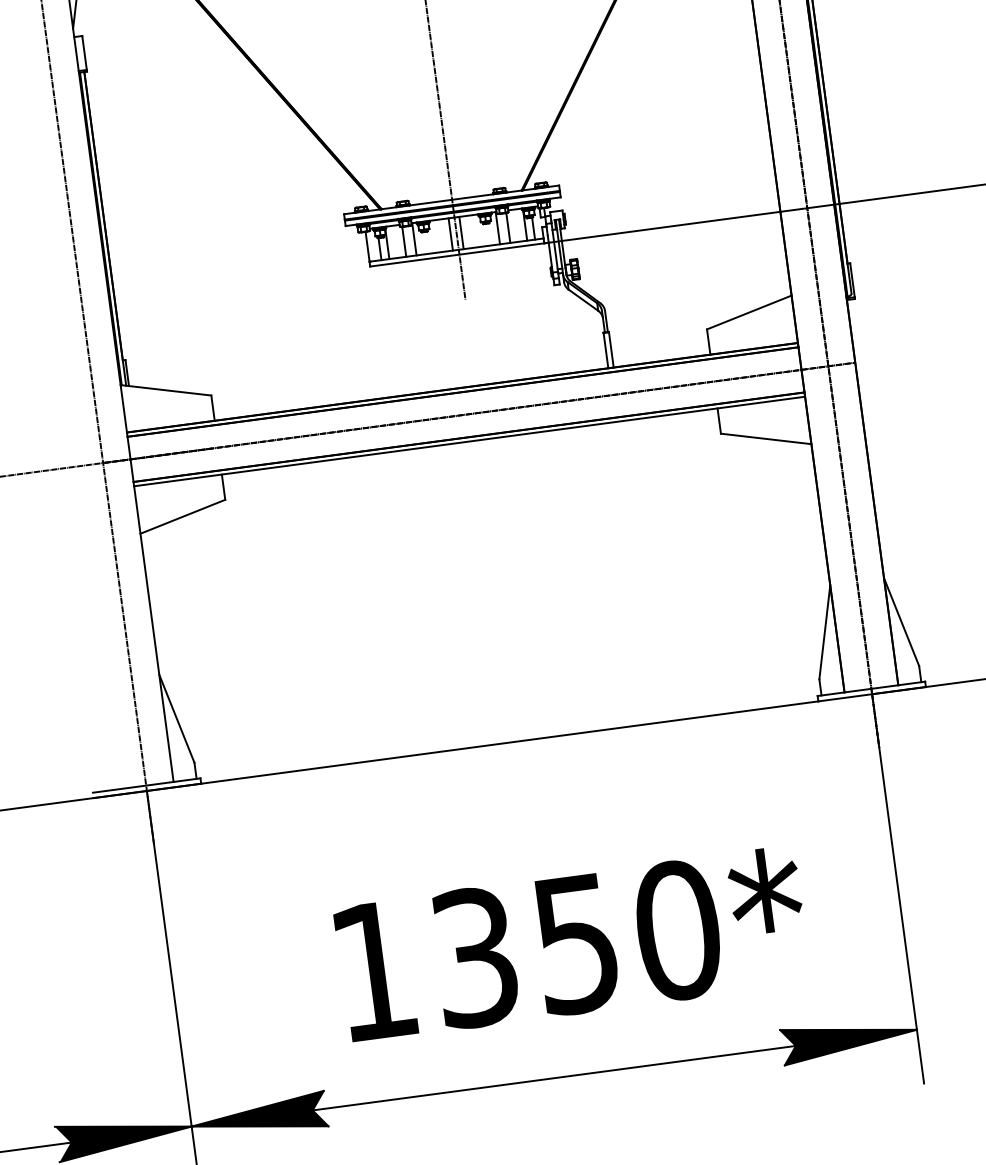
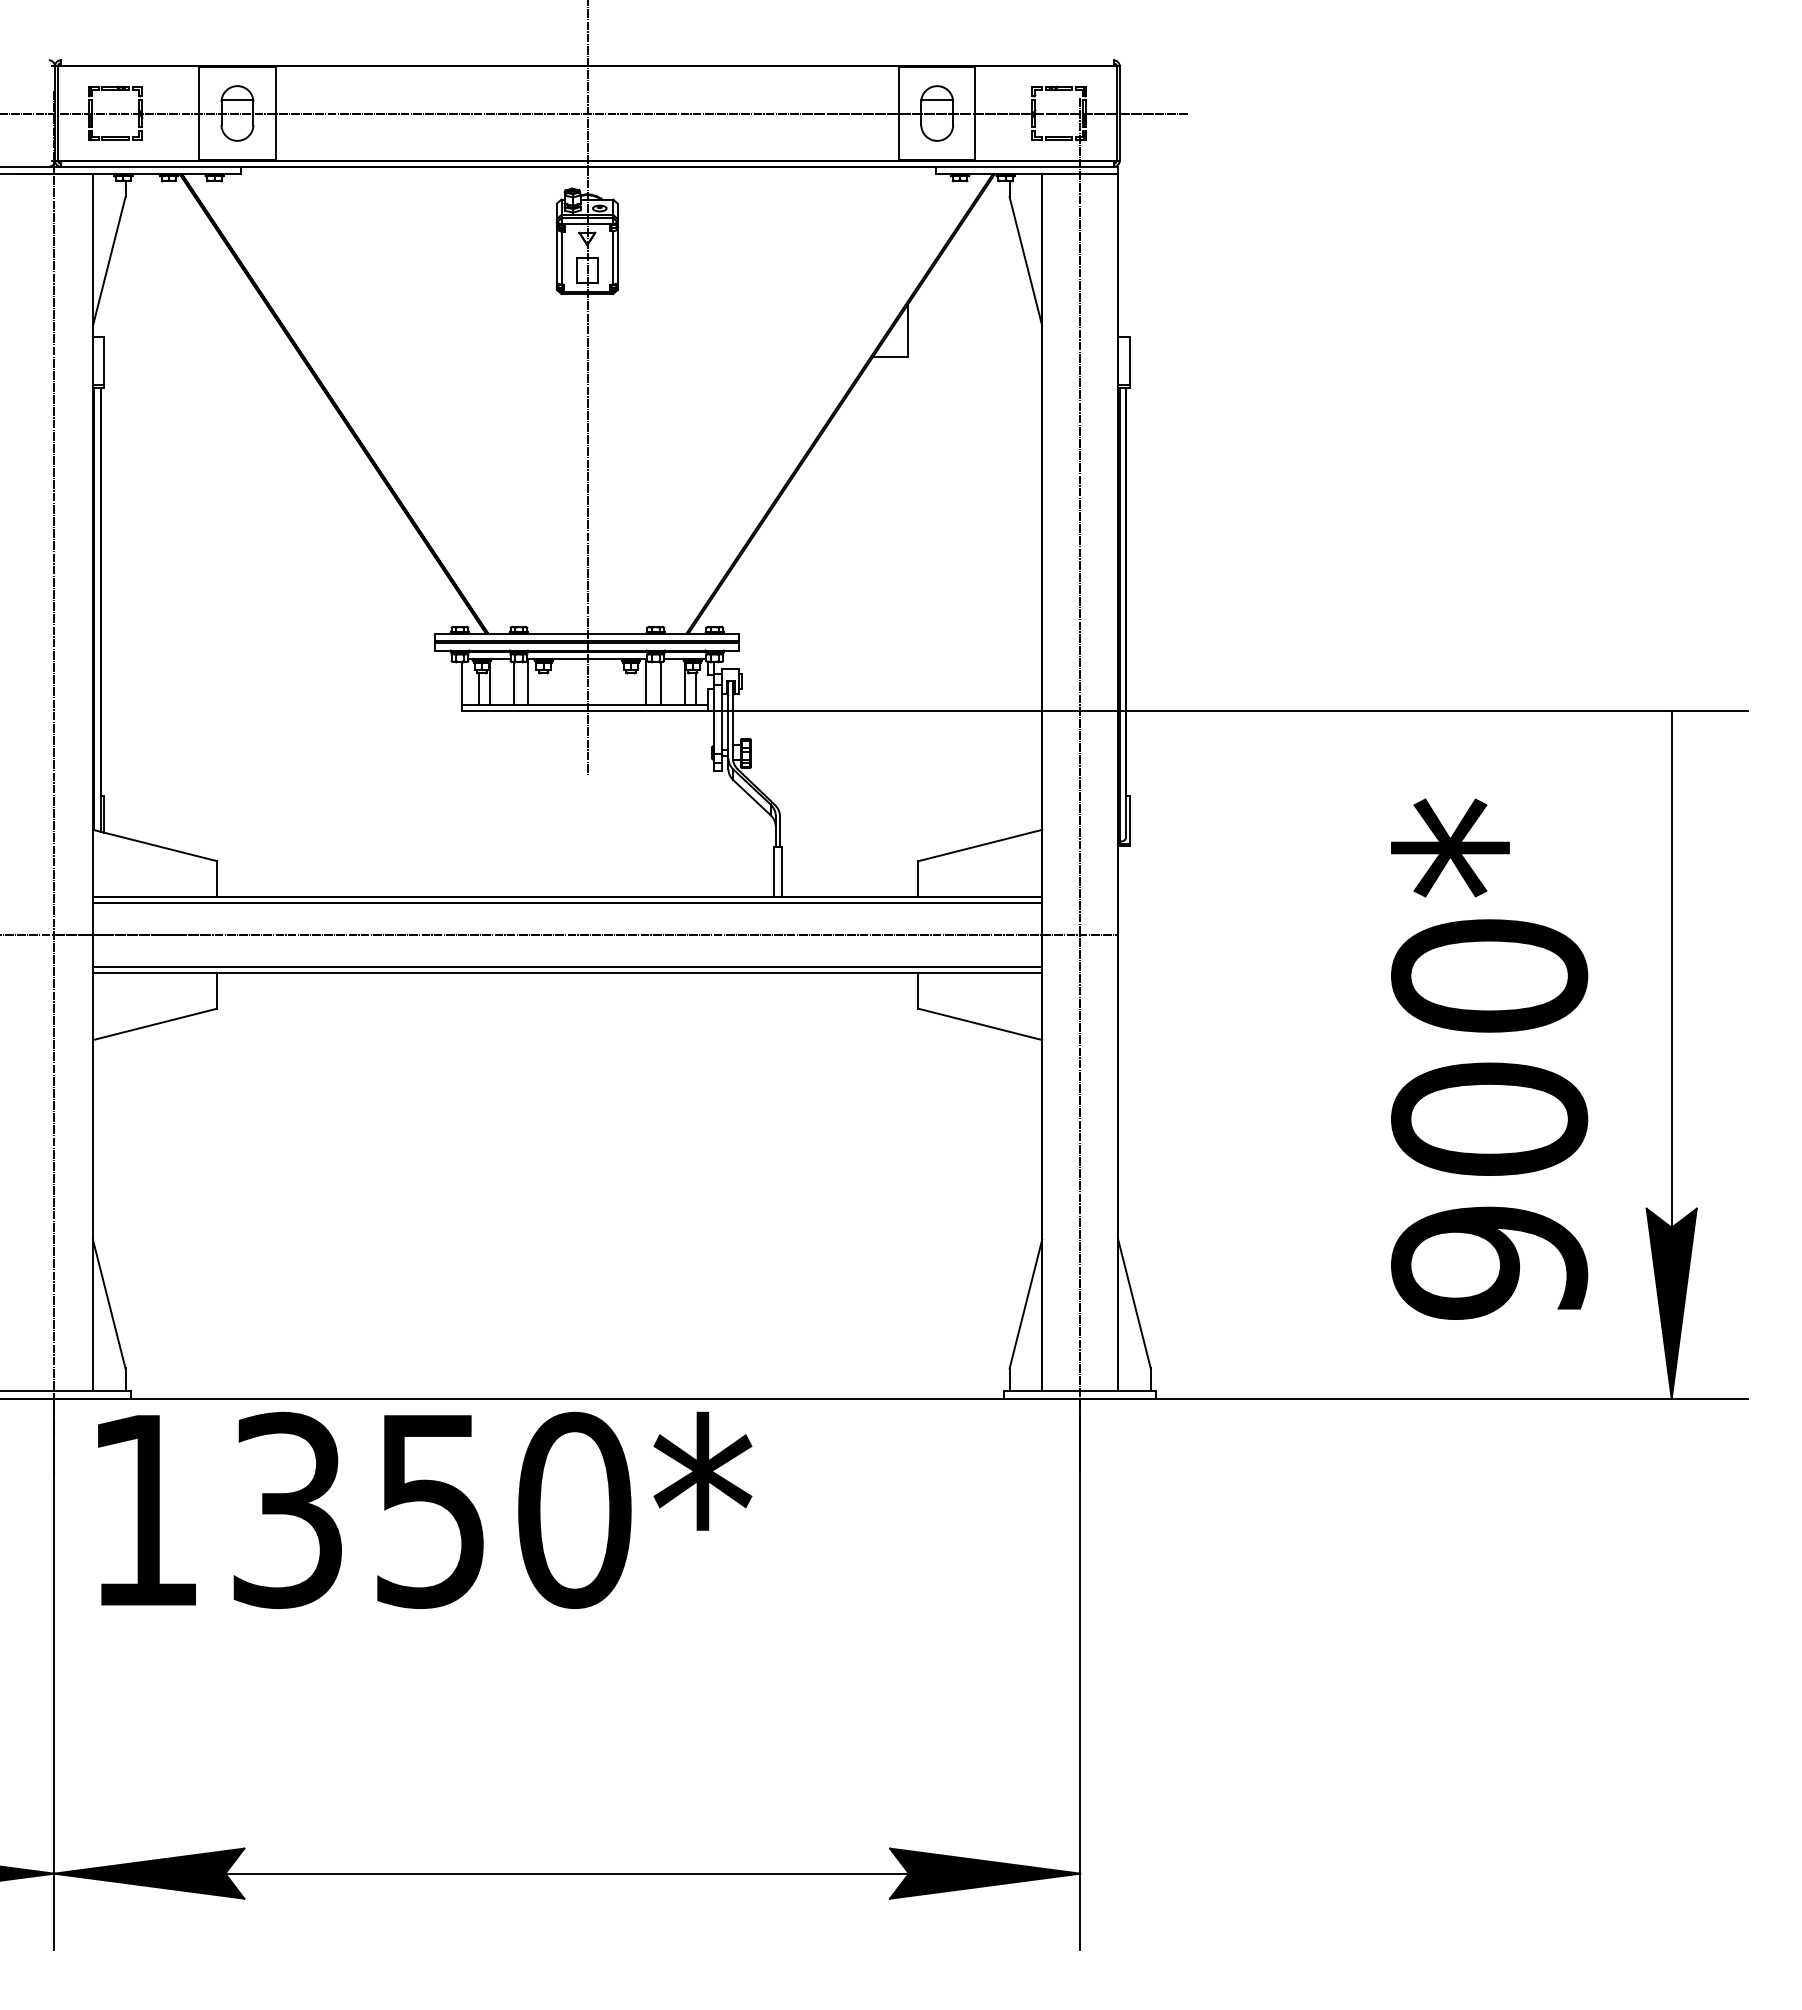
line: (461, 232) -> (594, 681), removed
line: (450, 234) -> (579, 681), removed
text: (572, 943) -> (425, 1509), moved

